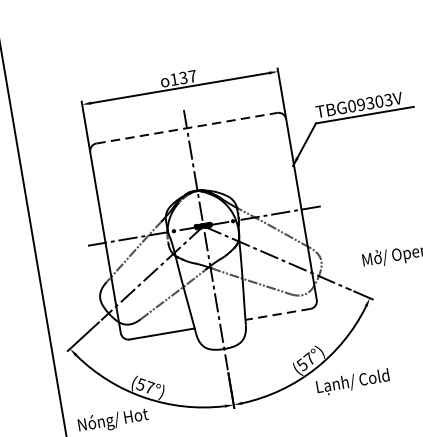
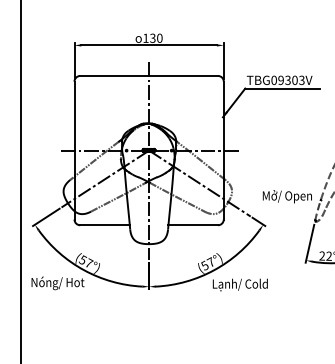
text: (192, 75) -> (159, 37), 137 -> 130
line: (187, 127) -> (149, 75), dashed -> solid
line: (278, 314) -> (193, 225), dashed -> solid

